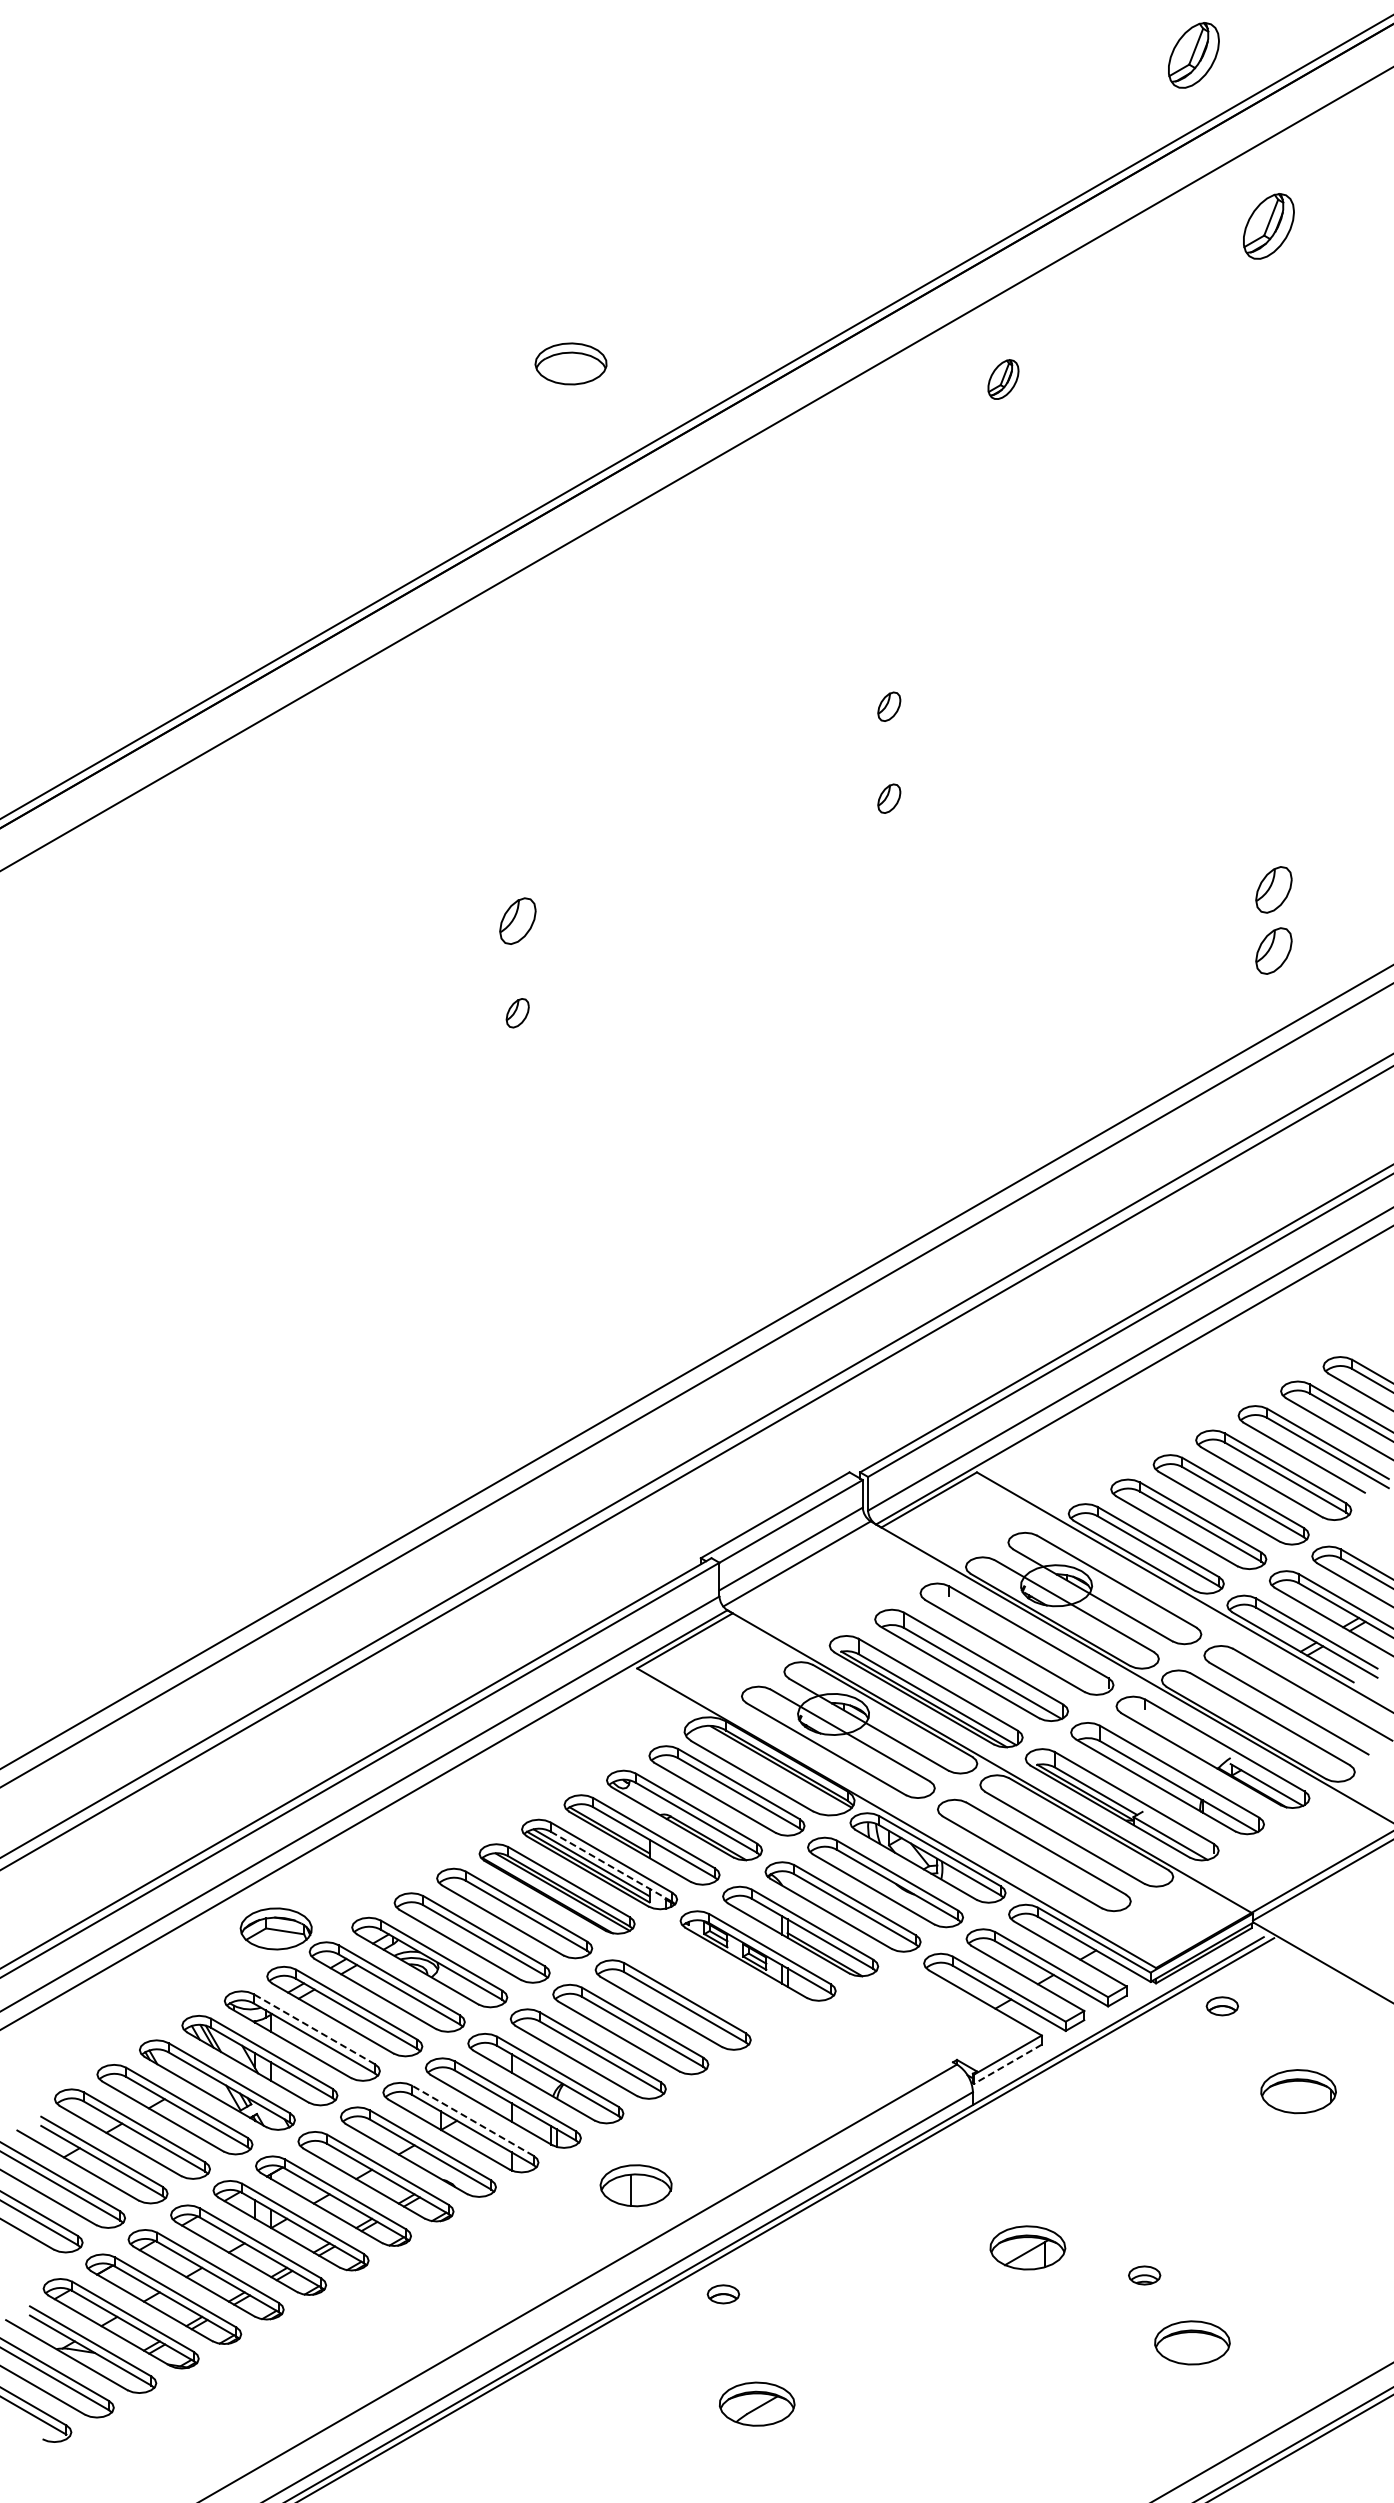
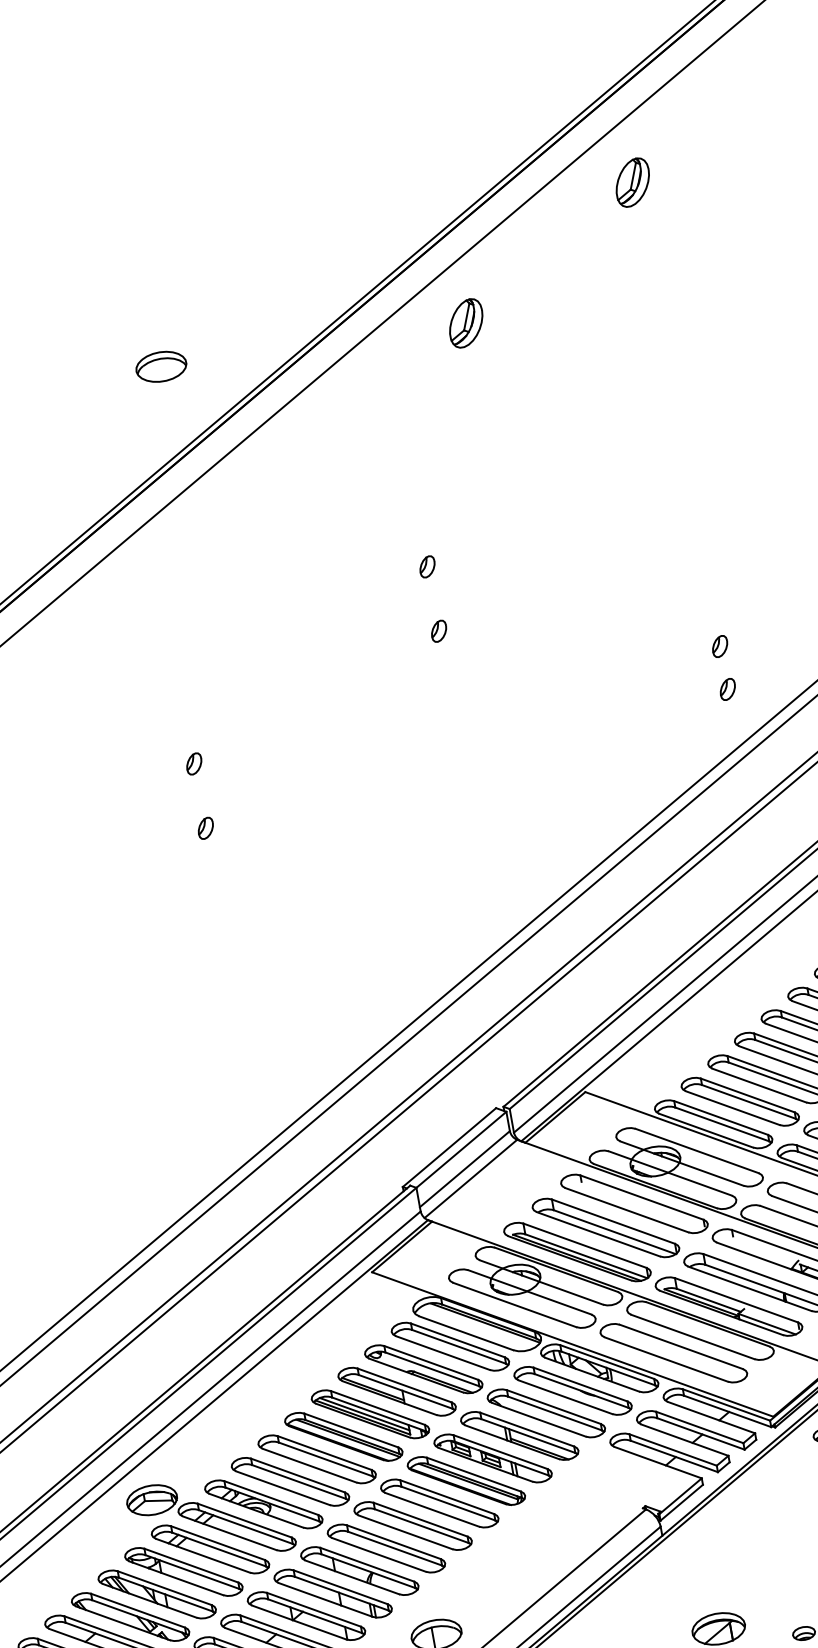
part: (1193, 55) -> (558, 72), removed
part: (1003, 379) -> (466, 323), size x1.67
part: (1274, 889) -> (720, 646), size x0.62
part: (517, 921) -> (194, 764), size x0.62
part: (1274, 950) -> (728, 689), size x0.62
line: (611, 1867) -> (379, 1414), dashed -> solid
part: (715, 1980) -> (466, 1480), added
line: (313, 2028) -> (190, 1565), dashed -> solid
line: (1008, 2064) -> (682, 1502), dashed -> solid
line: (472, 2120) -> (313, 1609), dashed -> solid

